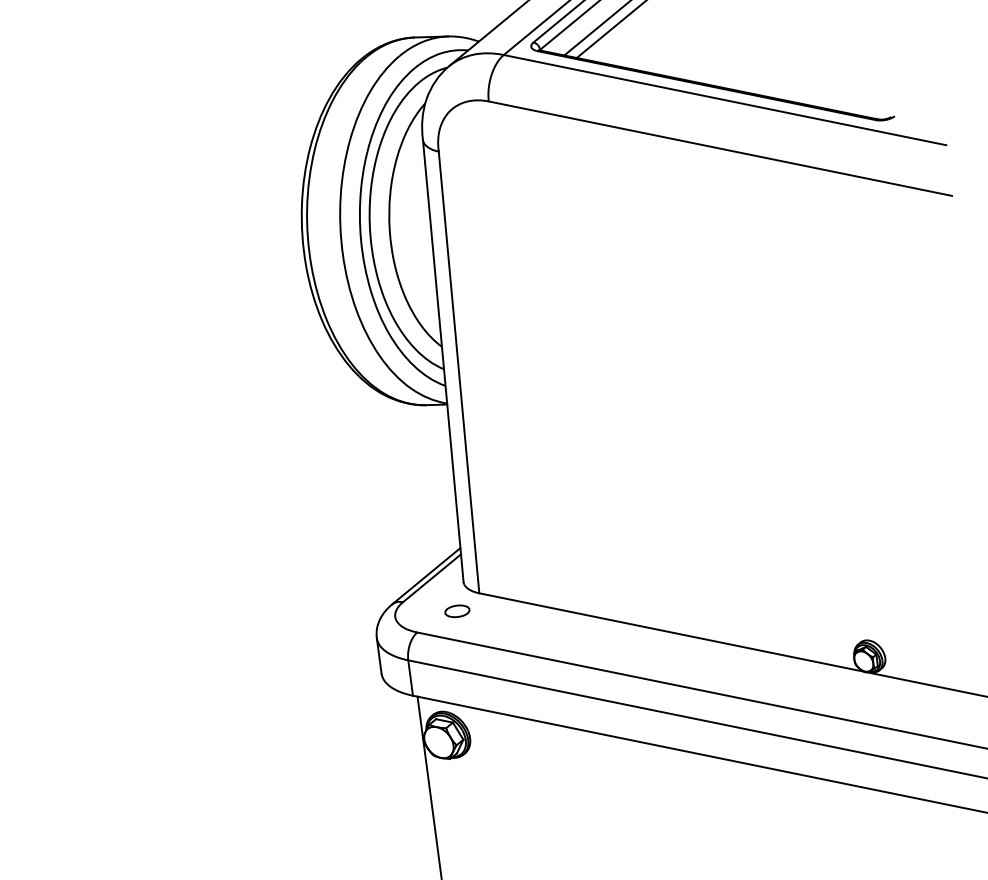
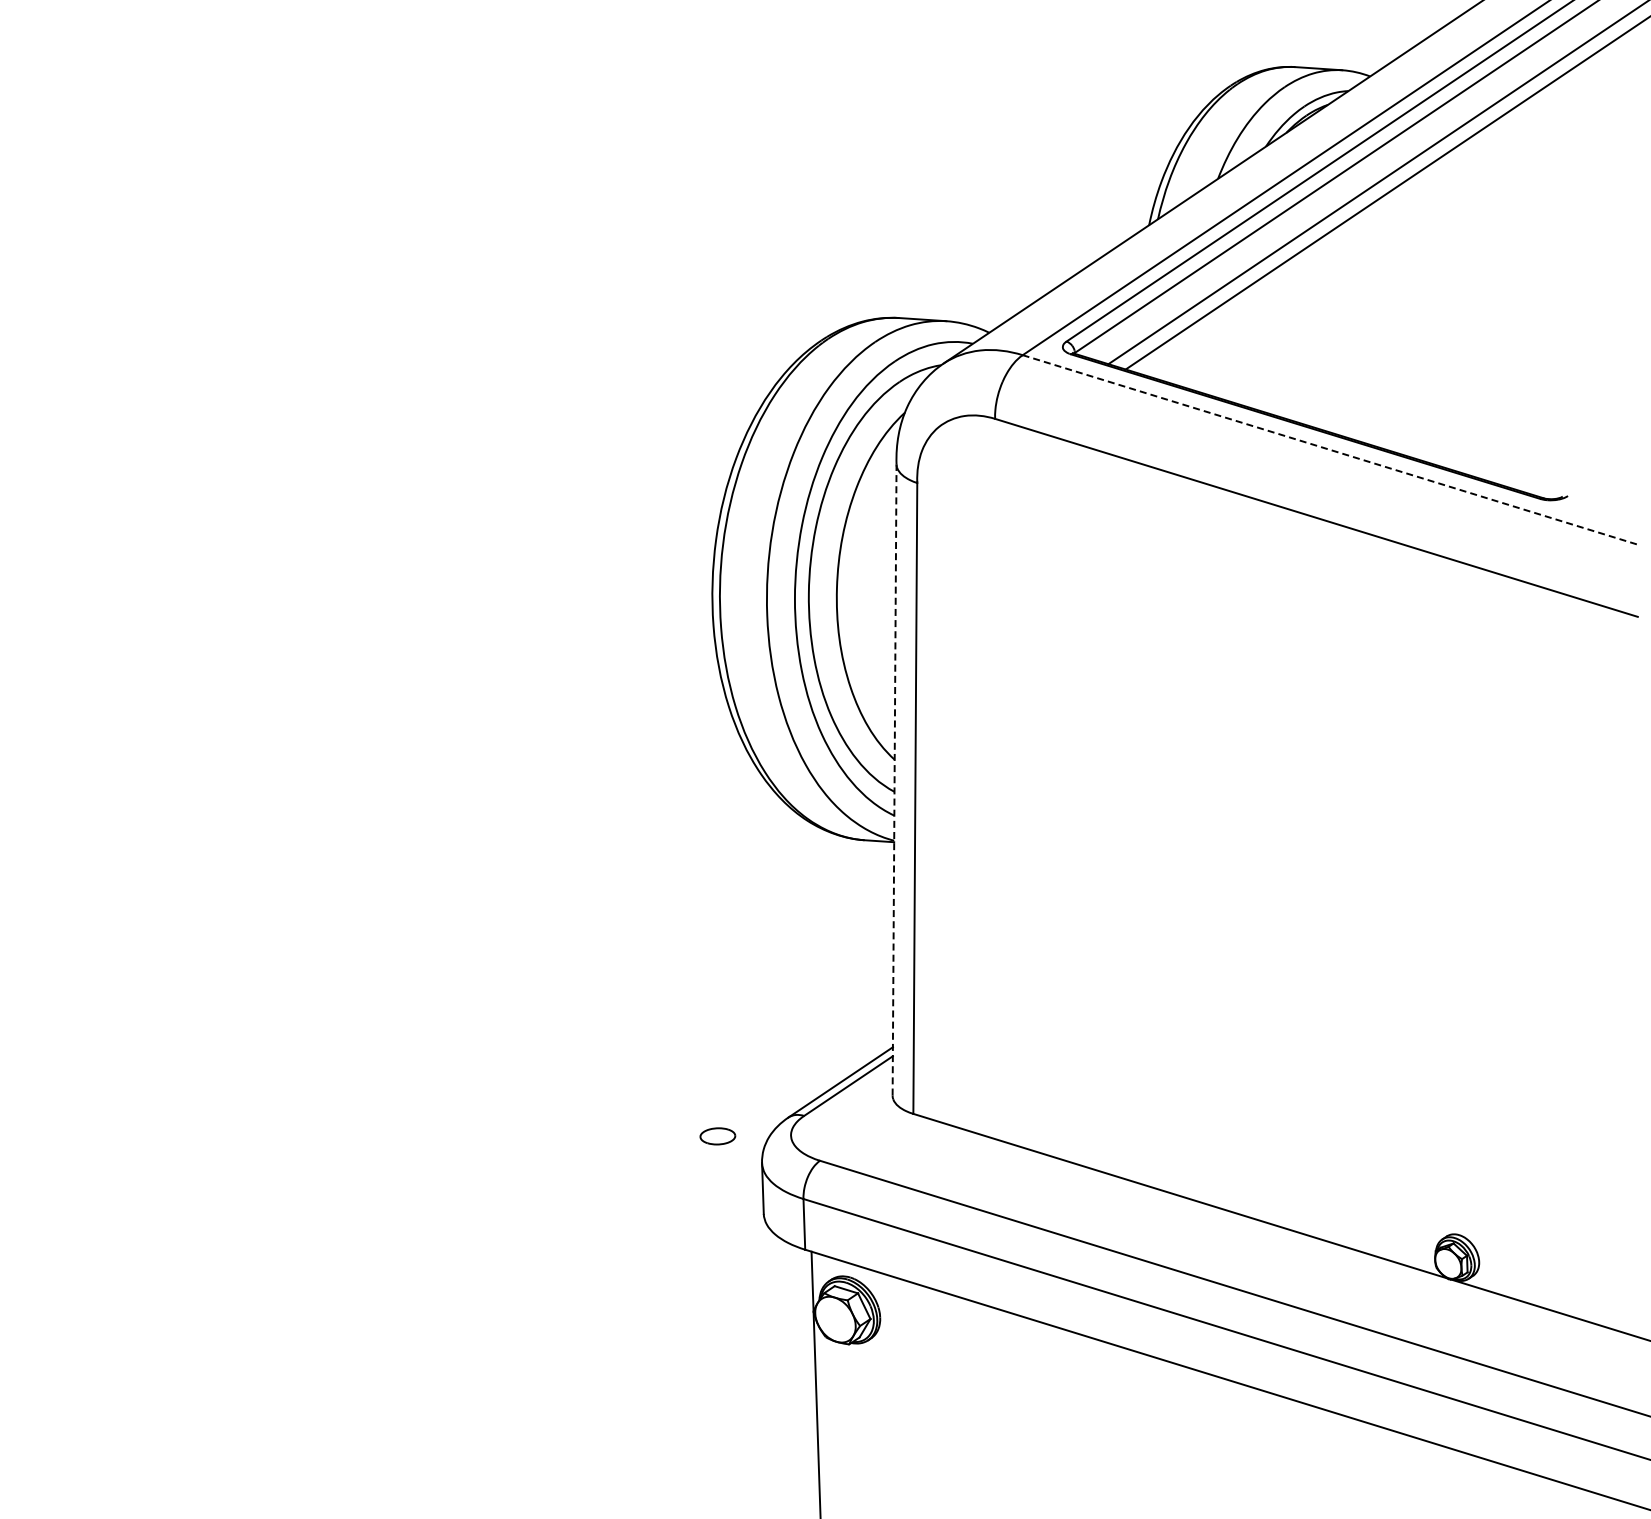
line: (724, 99) -> (1329, 449), solid -> dashed
line: (443, 361) -> (894, 780), solid -> dashed
part: (457, 611) -> (717, 1136), moved

